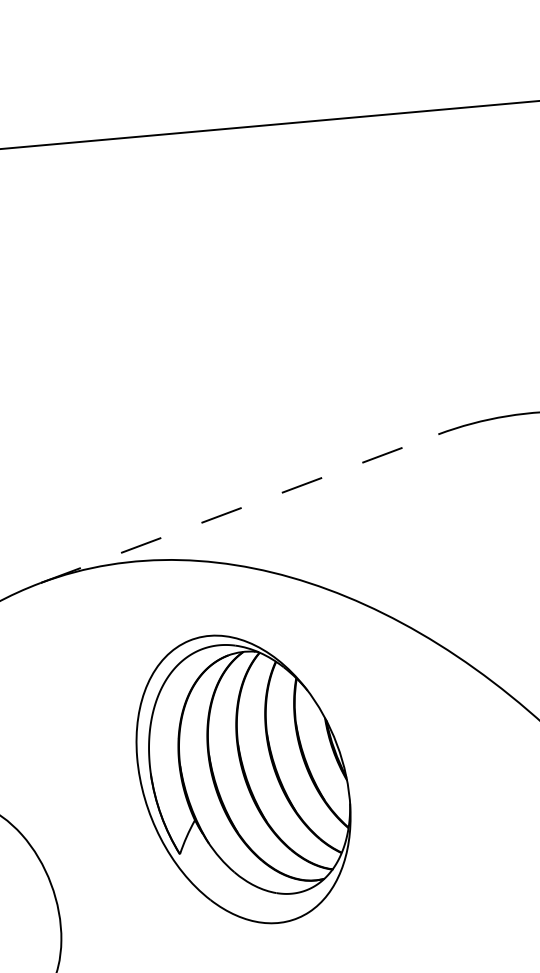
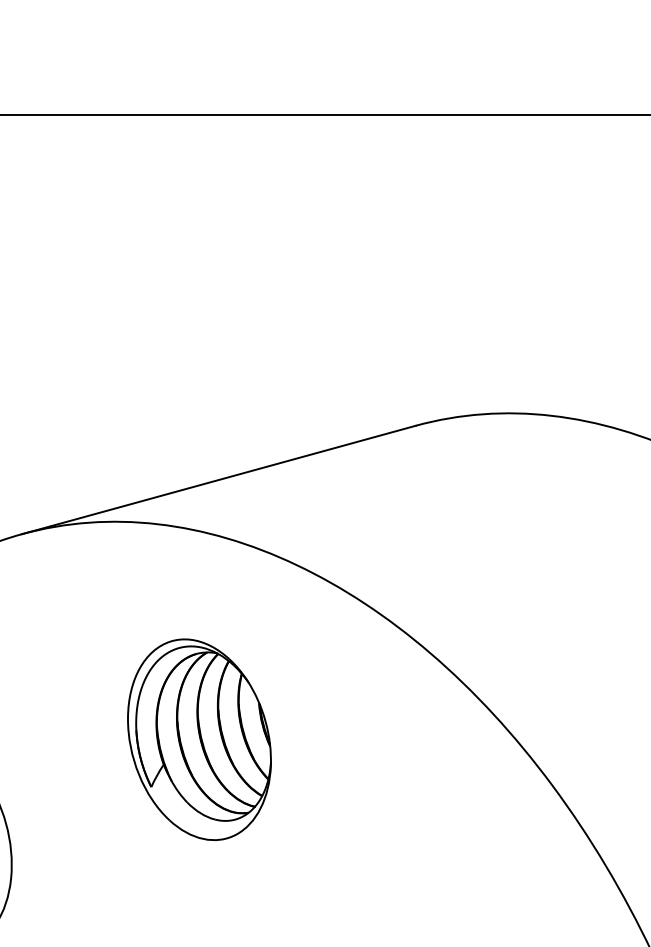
line: (240, 508) -> (219, 479), dashed -> solid
part: (243, 779) -> (199, 739), size x0.71

